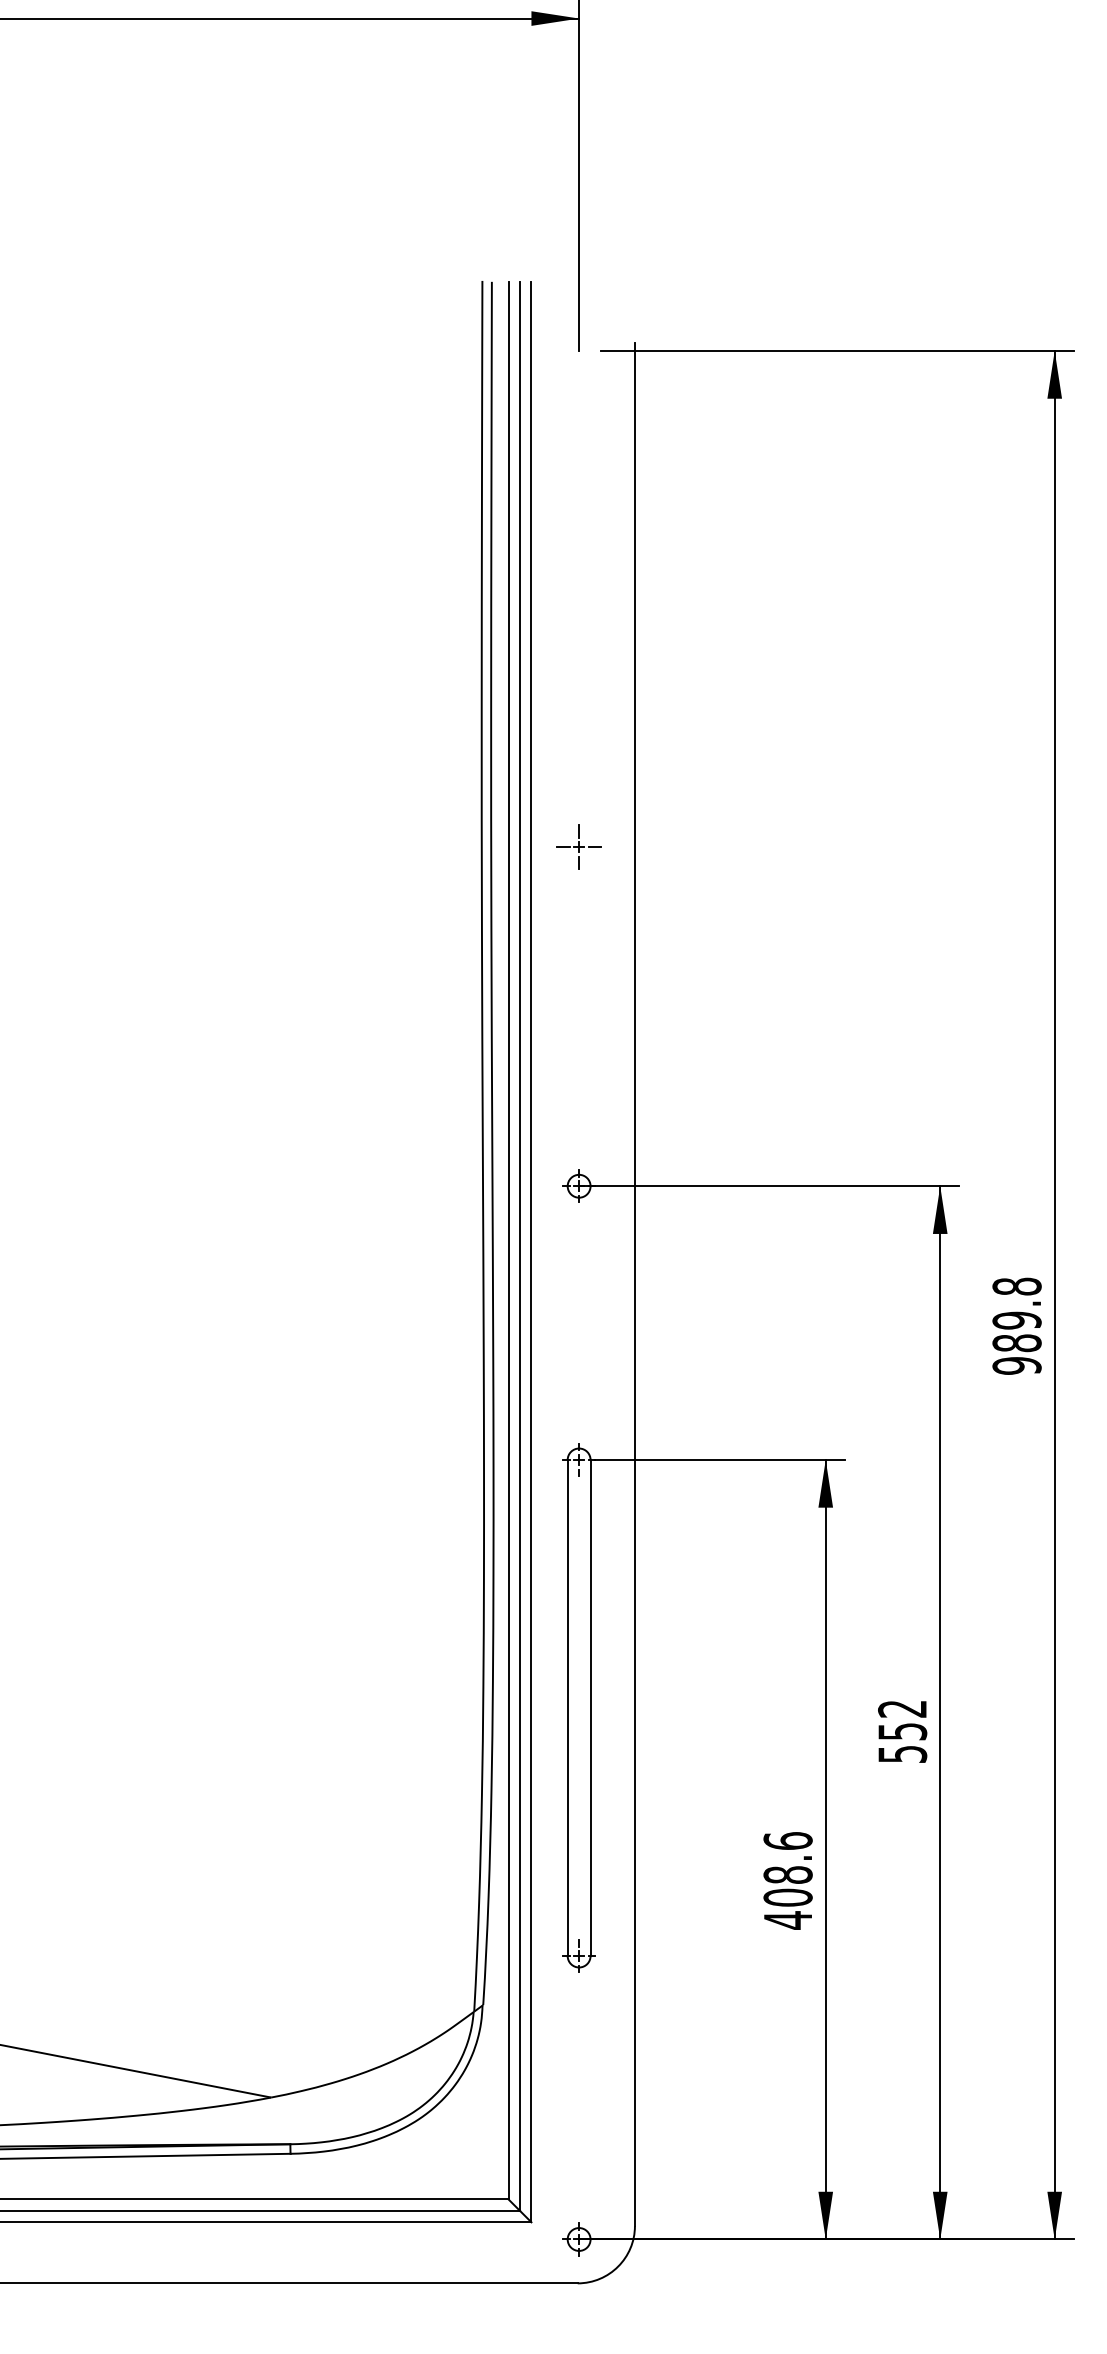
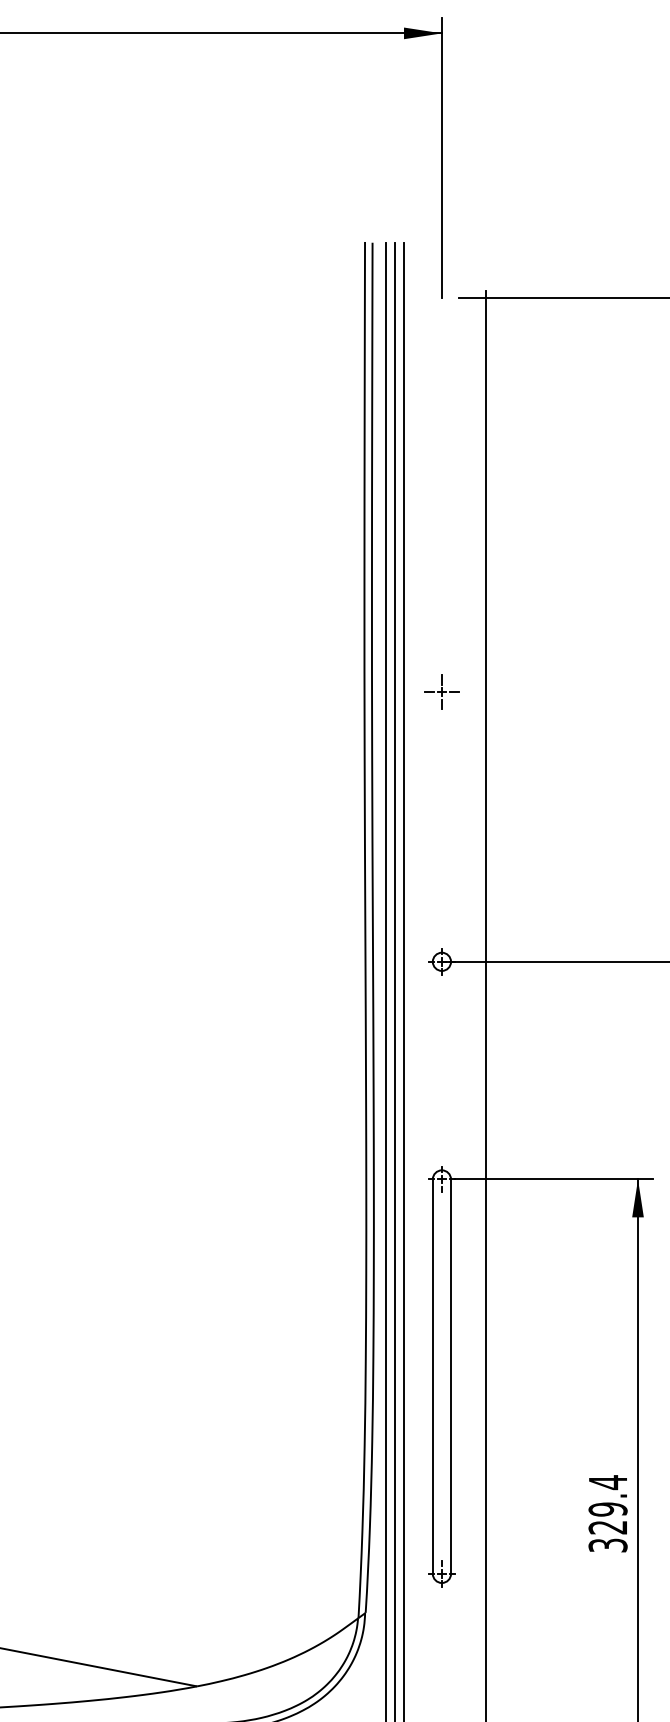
text: (787, 1880) -> (607, 1513), 408.6 -> 329.4

